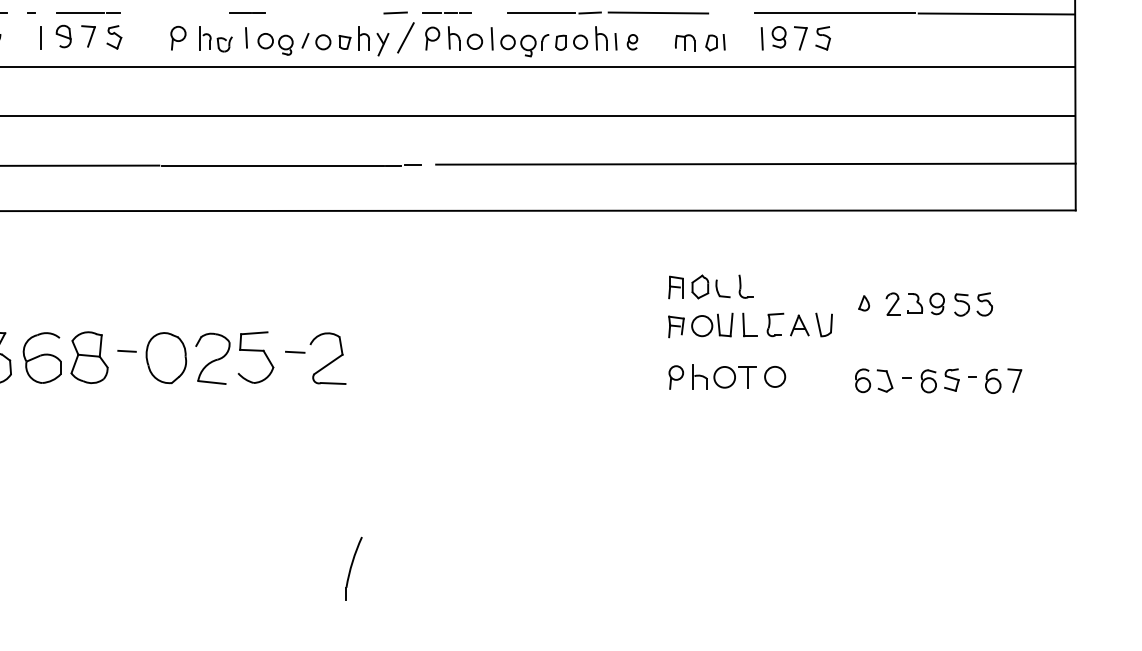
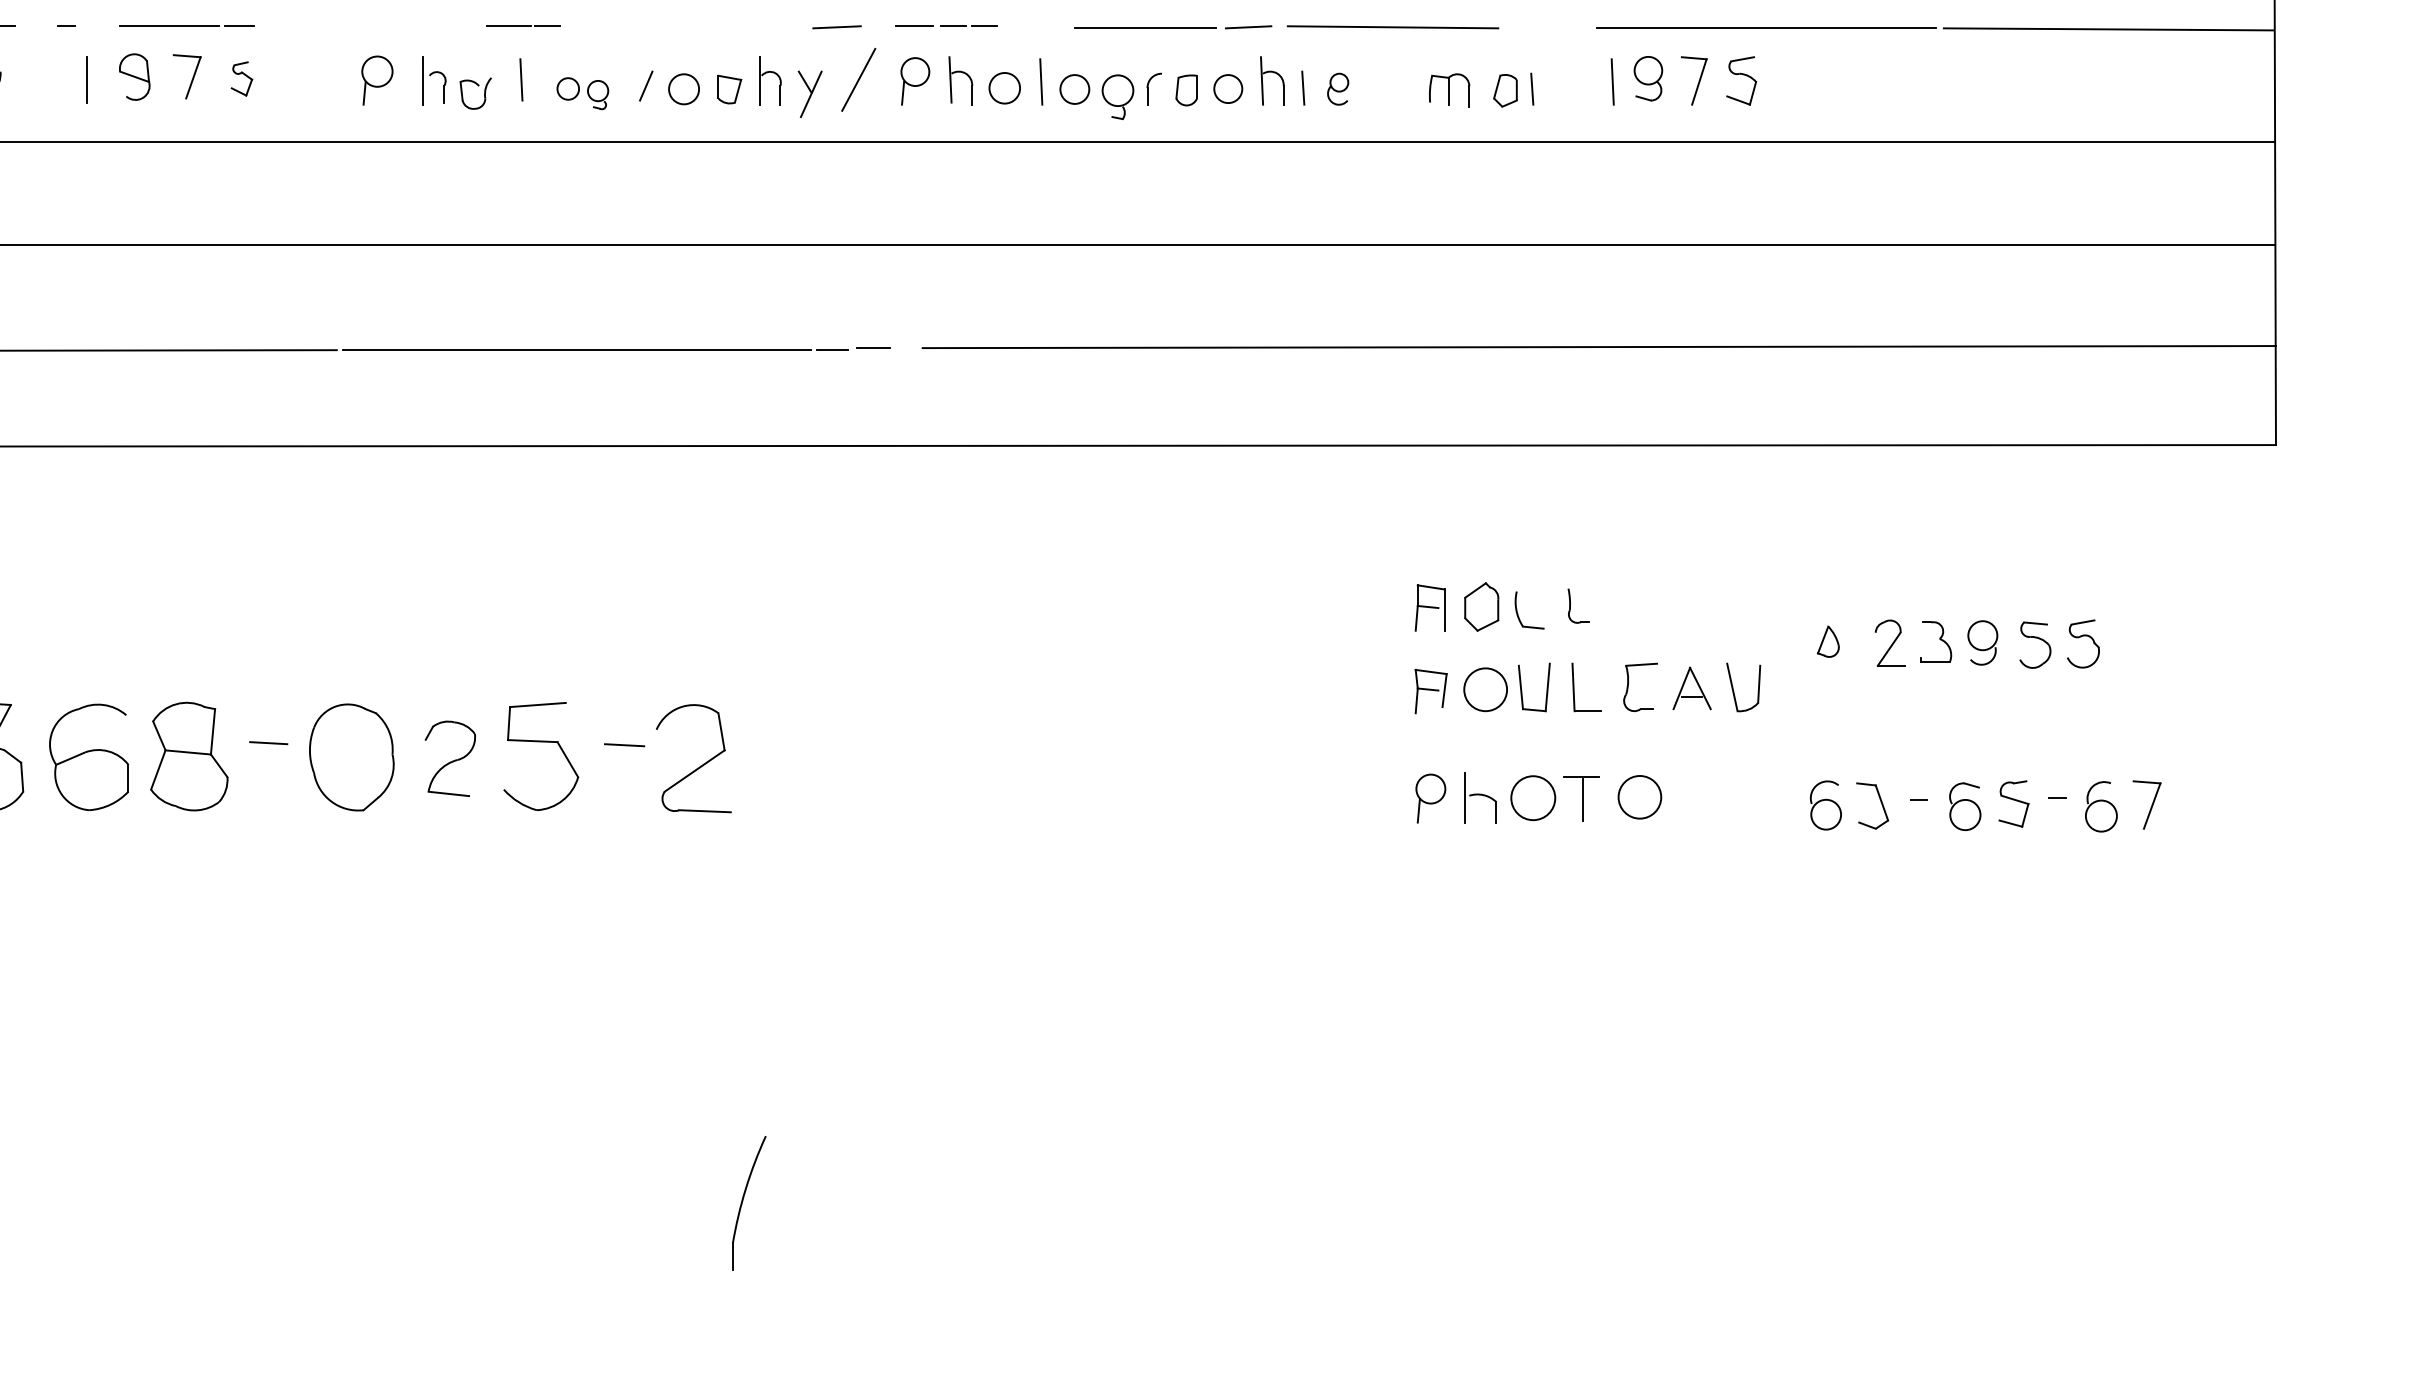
part: (114, 37) -> (242, 79), size x0.7
part: (275, 44) -> (582, 93), size x0.7
part: (745, 286) -> (1577, 605), size x0.7
part: (212, 358) -> (449, 758), size x0.7

